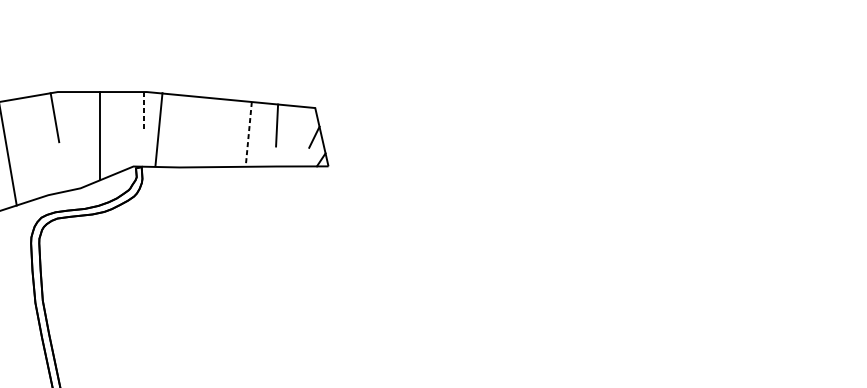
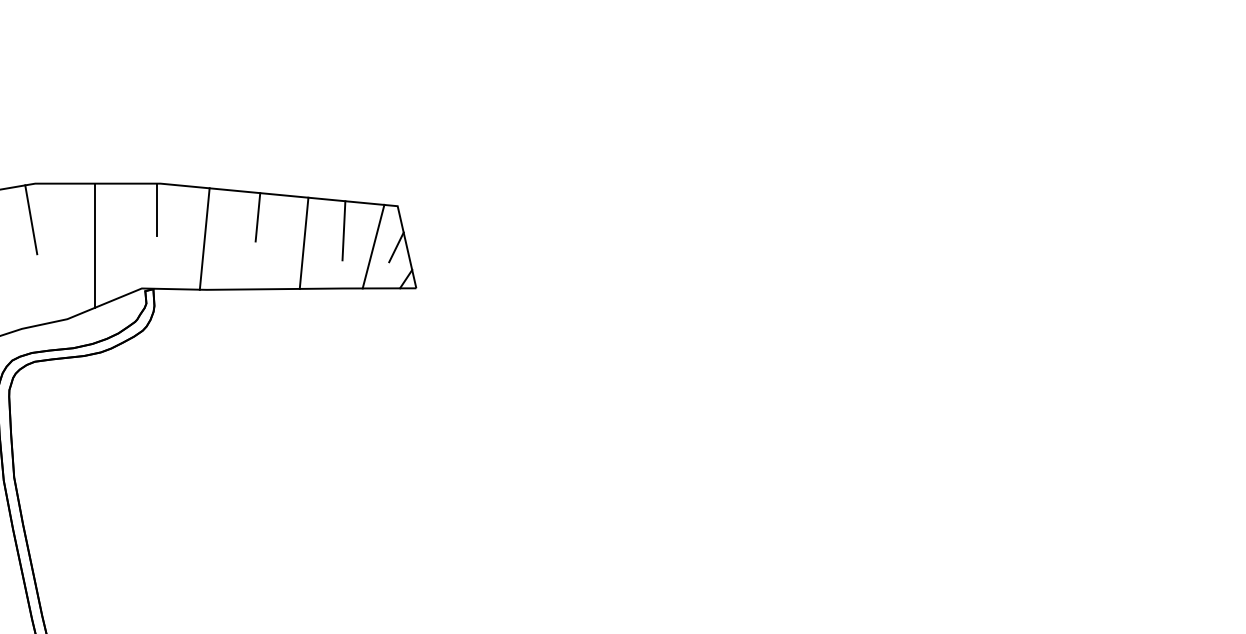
line: (144, 111) -> (157, 210), dashed -> solid
line: (215, 116) -> (257, 217), added
line: (158, 128) -> (204, 238), moved
line: (249, 134) -> (304, 243), dashed -> solid
line: (298, 136) -> (373, 246), added

